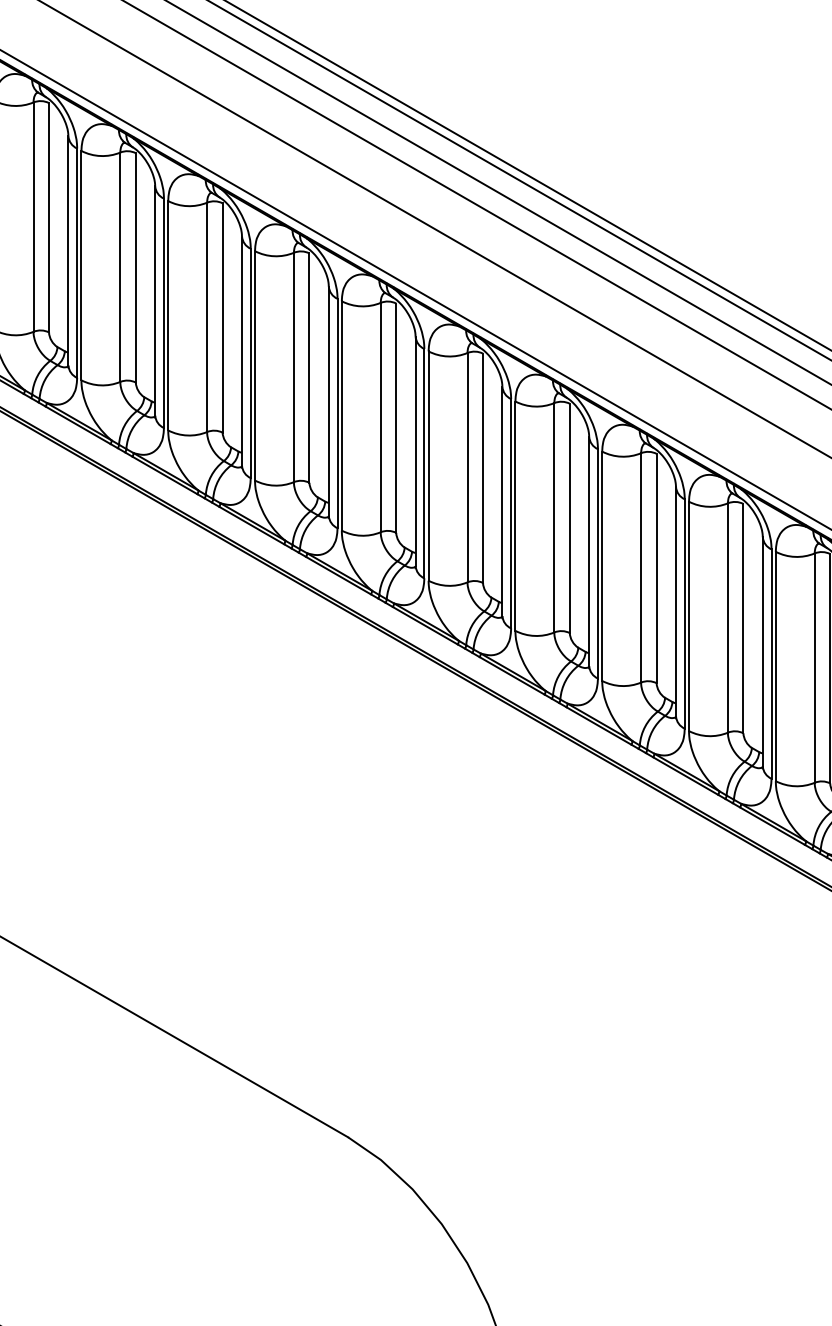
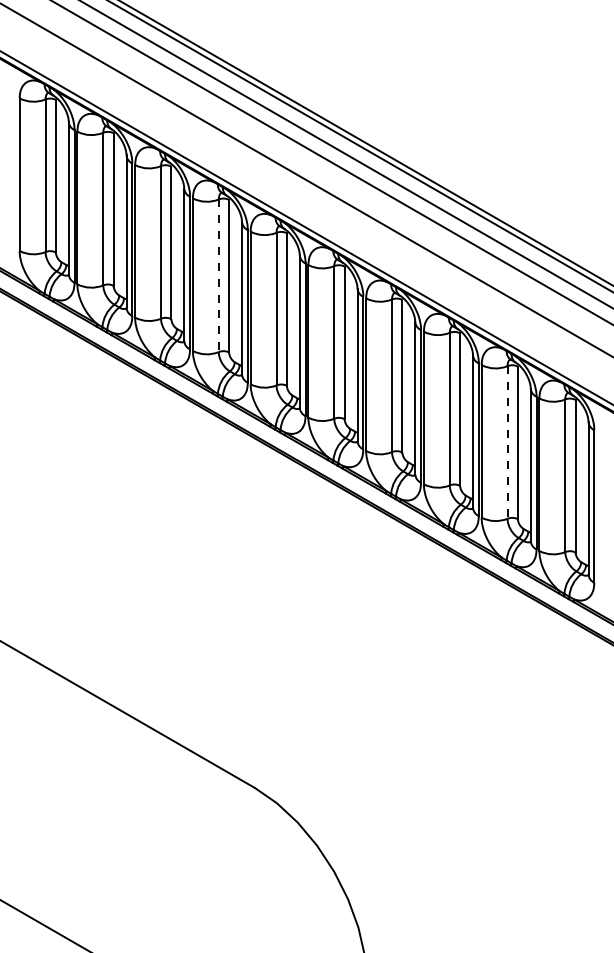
line: (293, 368) -> (218, 276), solid -> dashed
line: (727, 618) -> (507, 442), solid -> dashed

